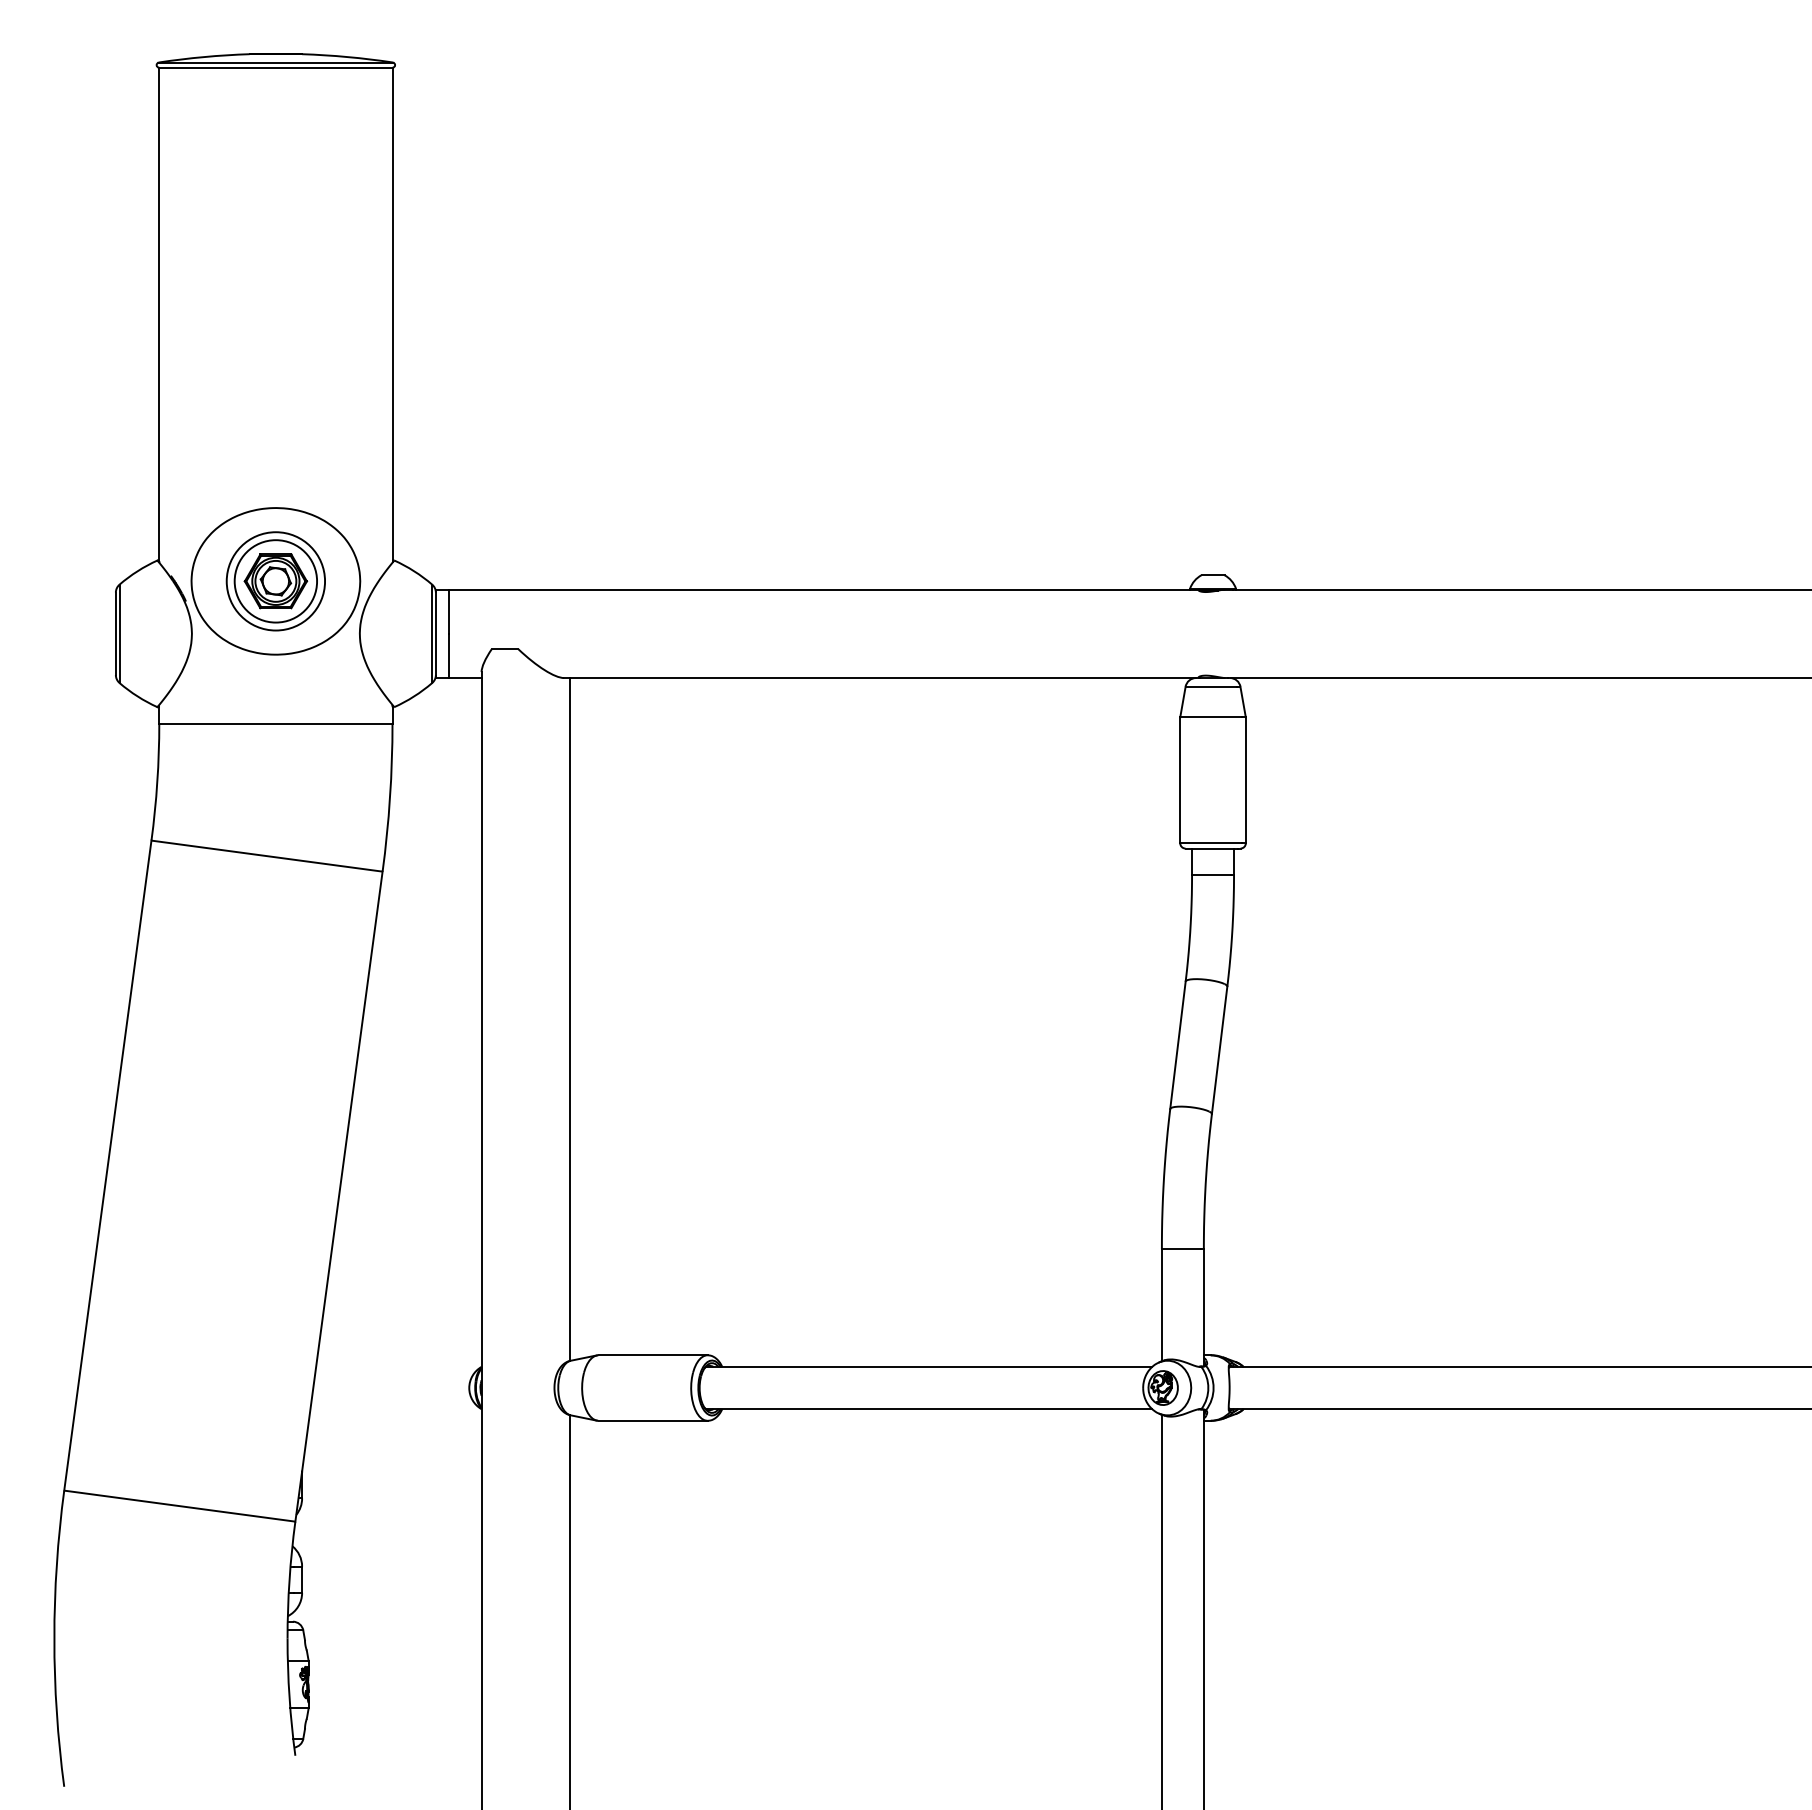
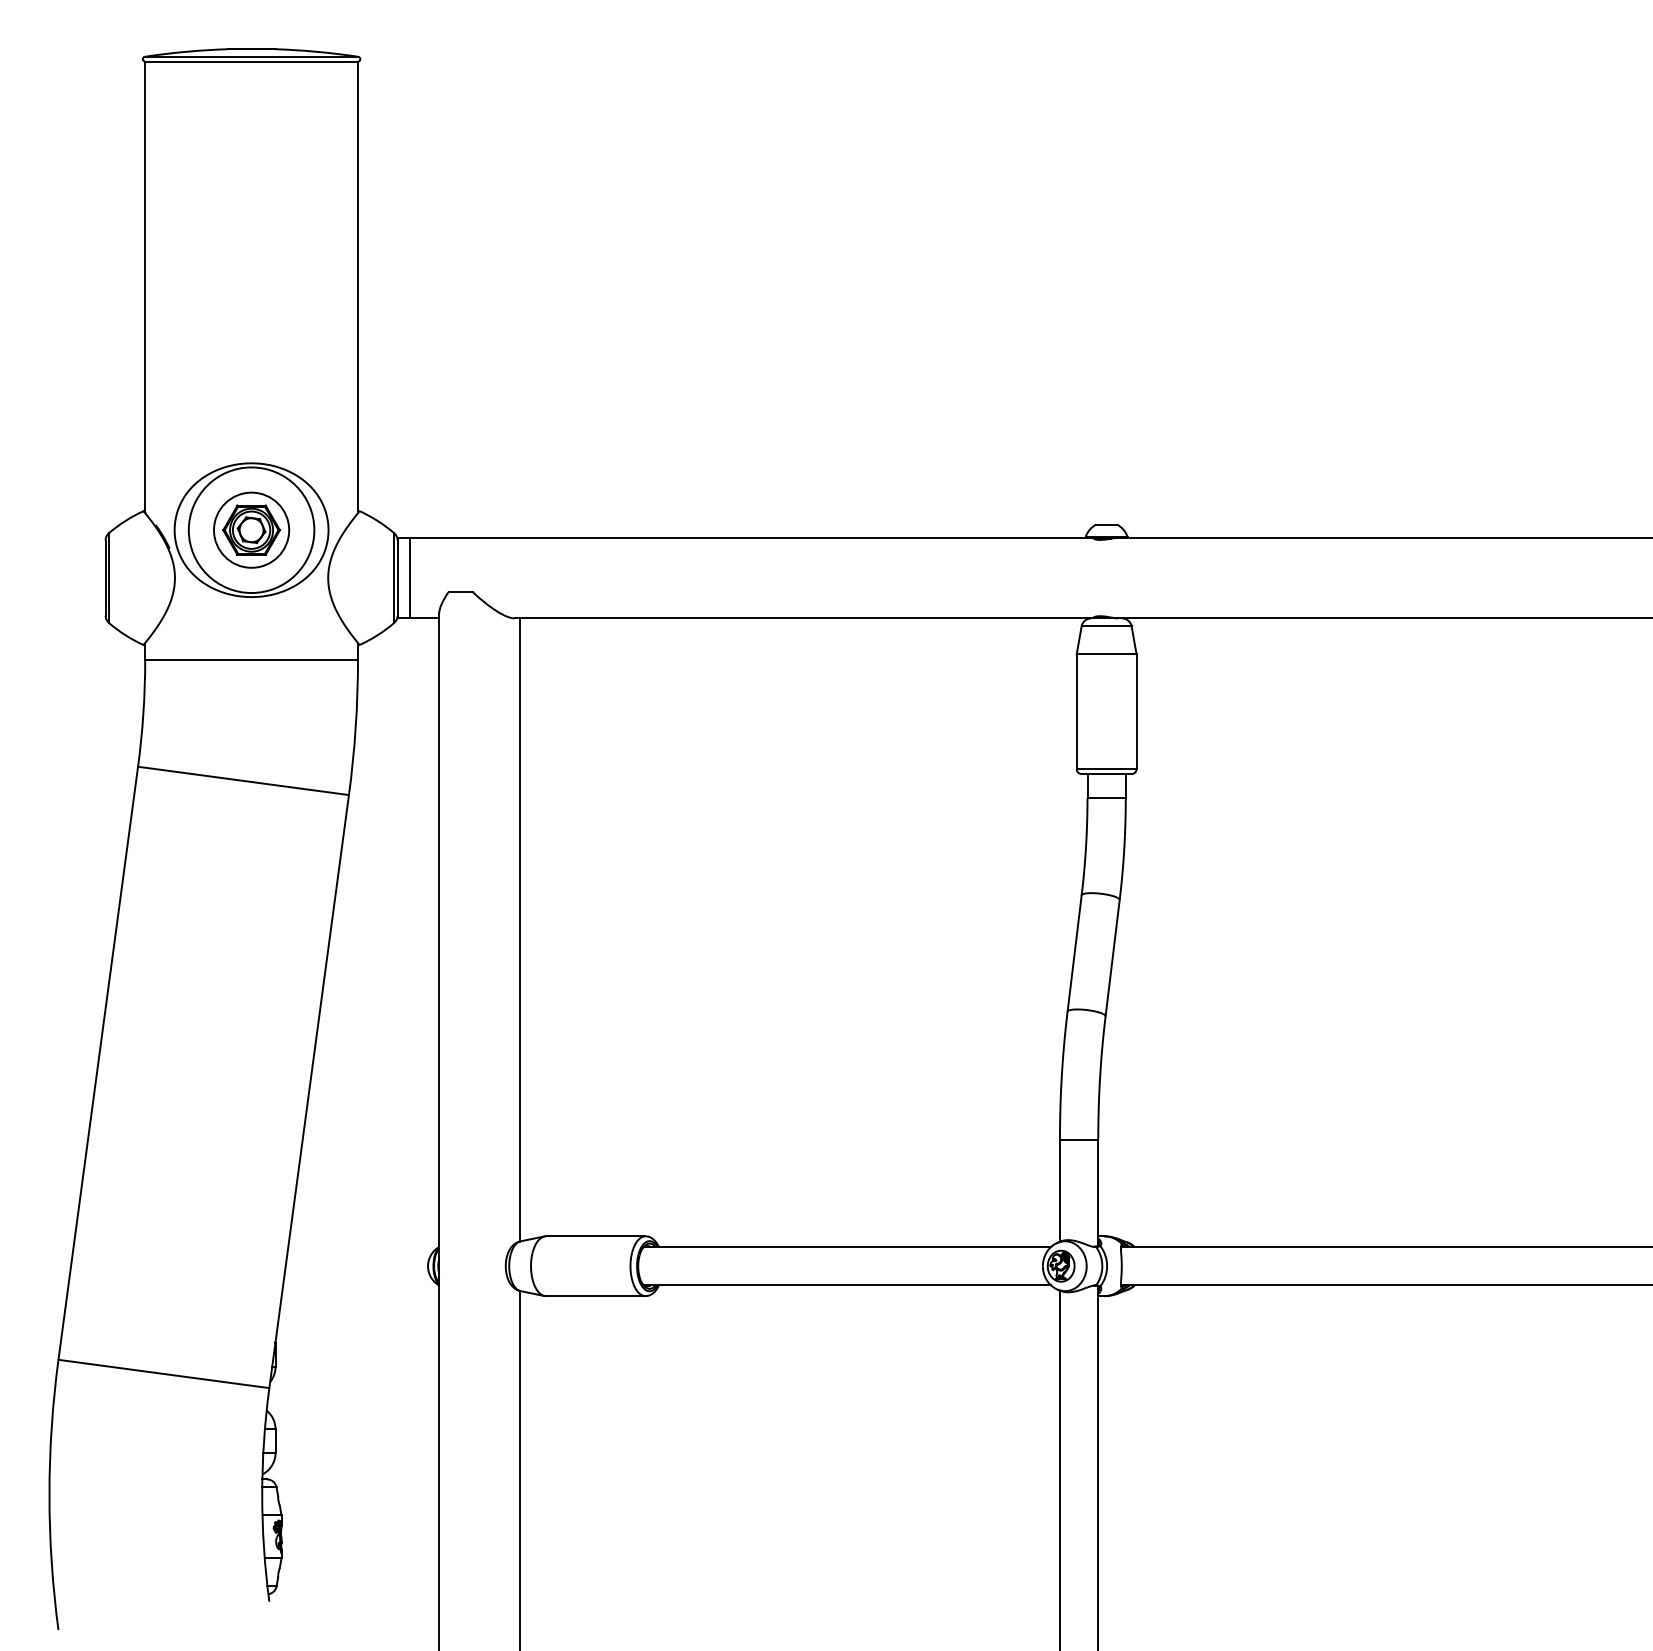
circle: (275, 581) -> (251, 530), size x1.4

